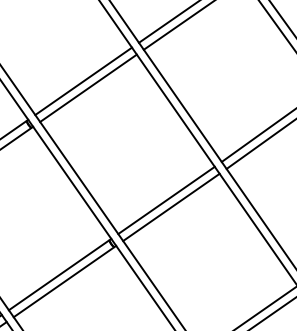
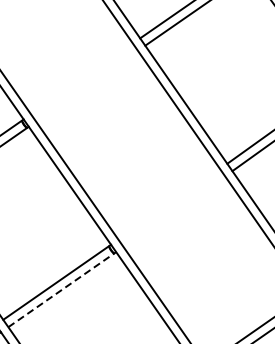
line: (83, 81) -> (81, 79), removed
line: (88, 87) -> (87, 85), removed
line: (166, 200) -> (169, 204), removed
line: (171, 207) -> (174, 211), removed
line: (65, 281) -> (62, 289), solid -> dashed

